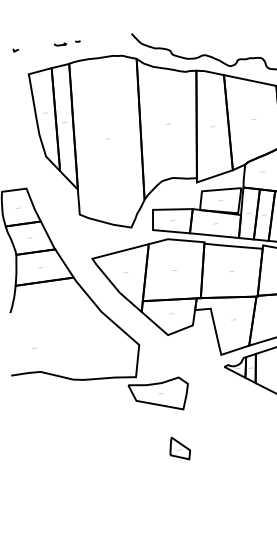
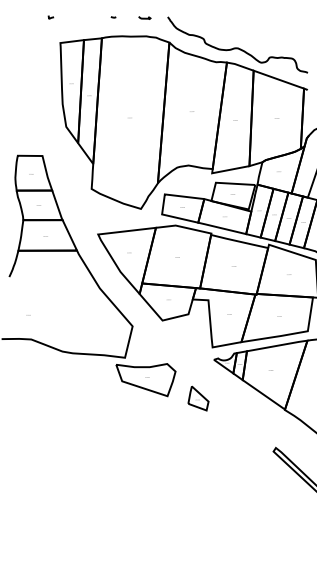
curve: (59, 44) -> (144, 17), moved
part: (179, 448) -> (198, 398), moved

